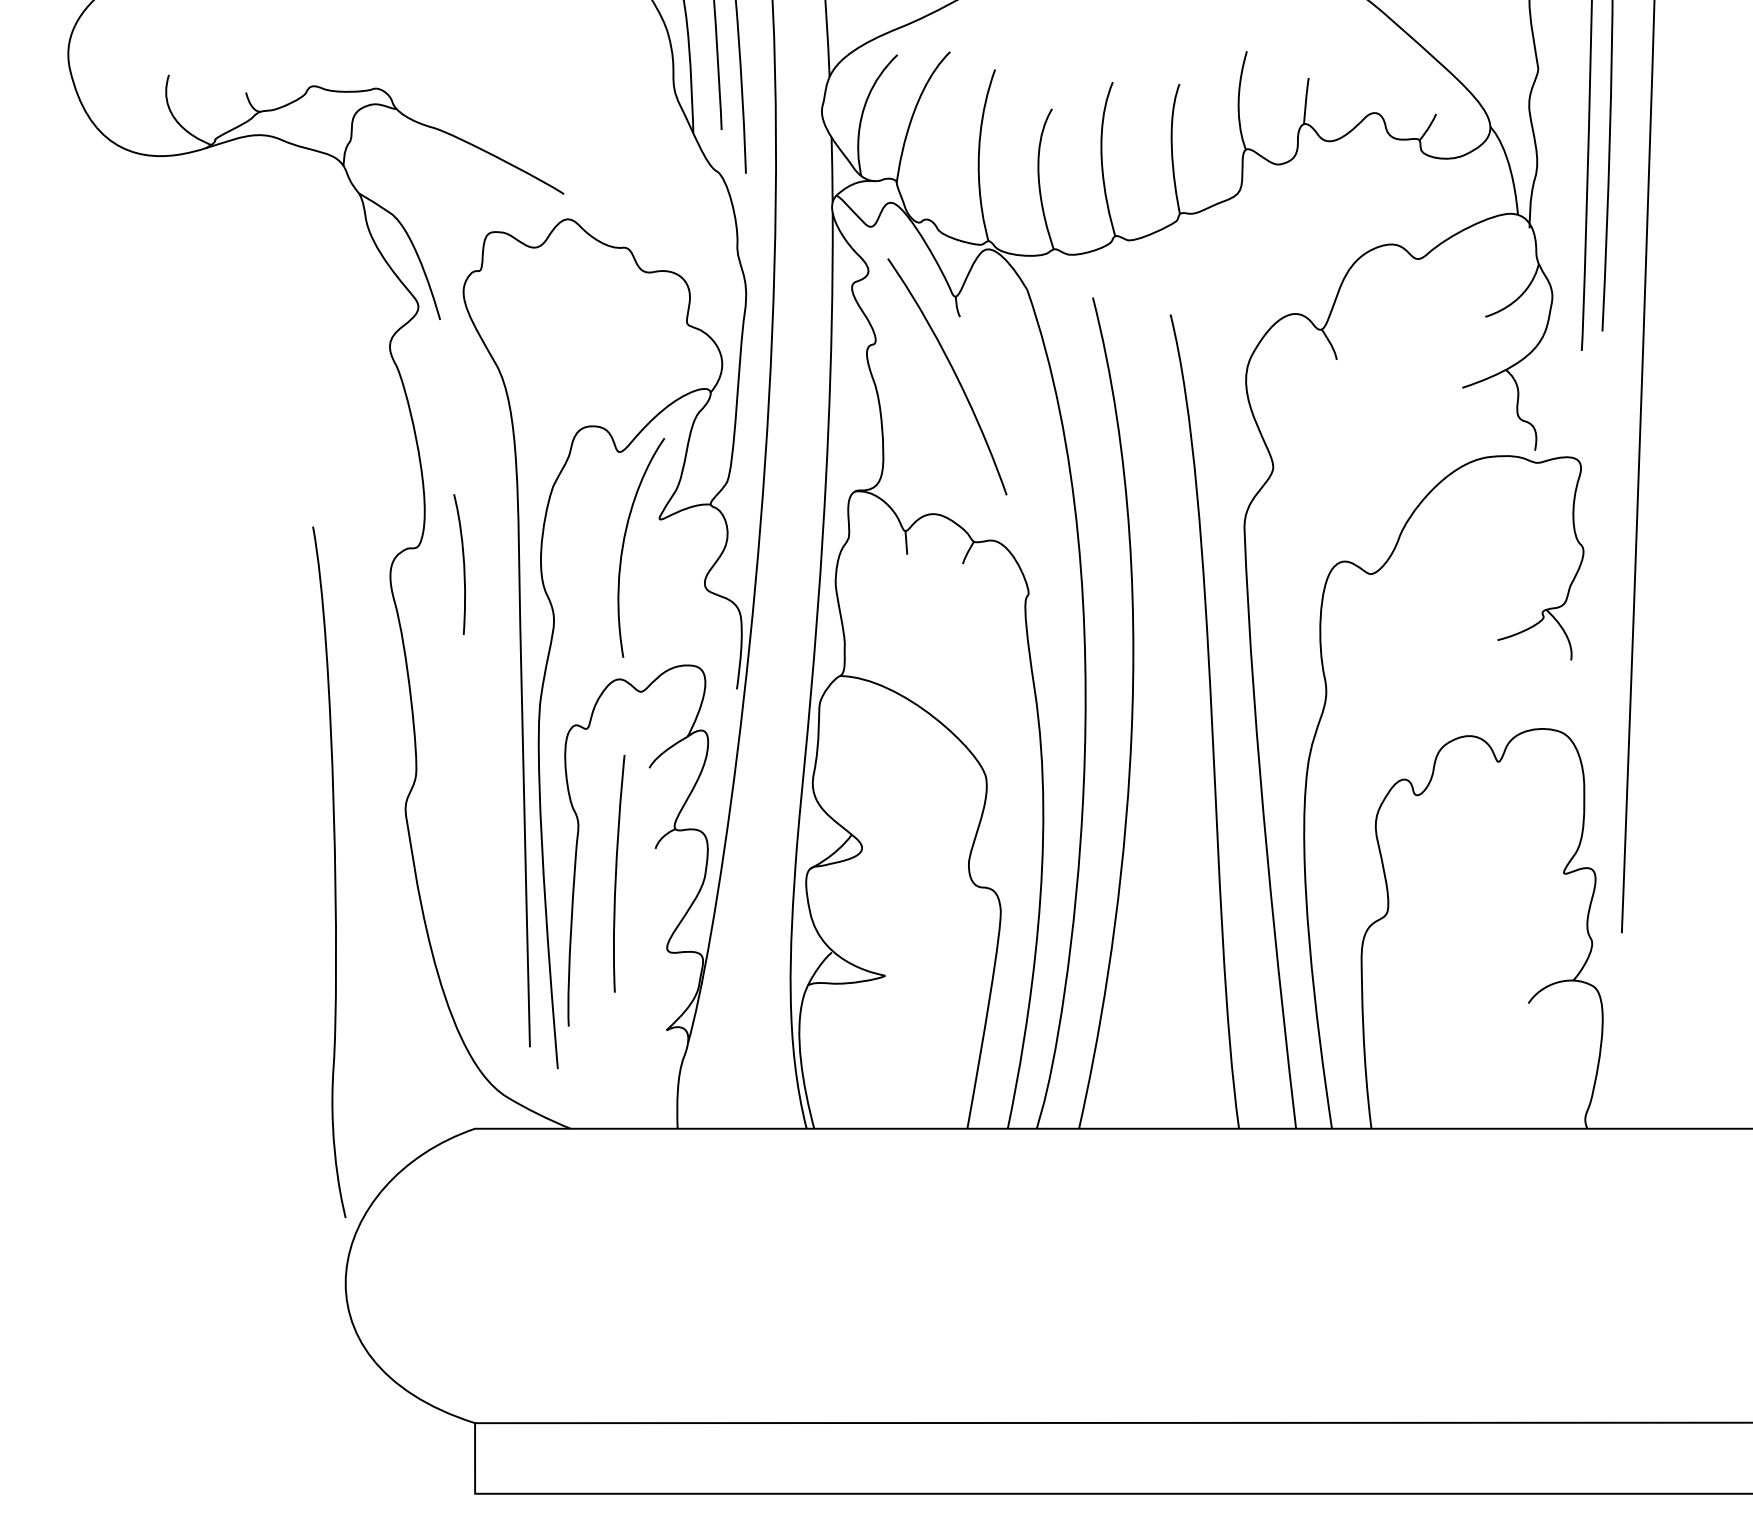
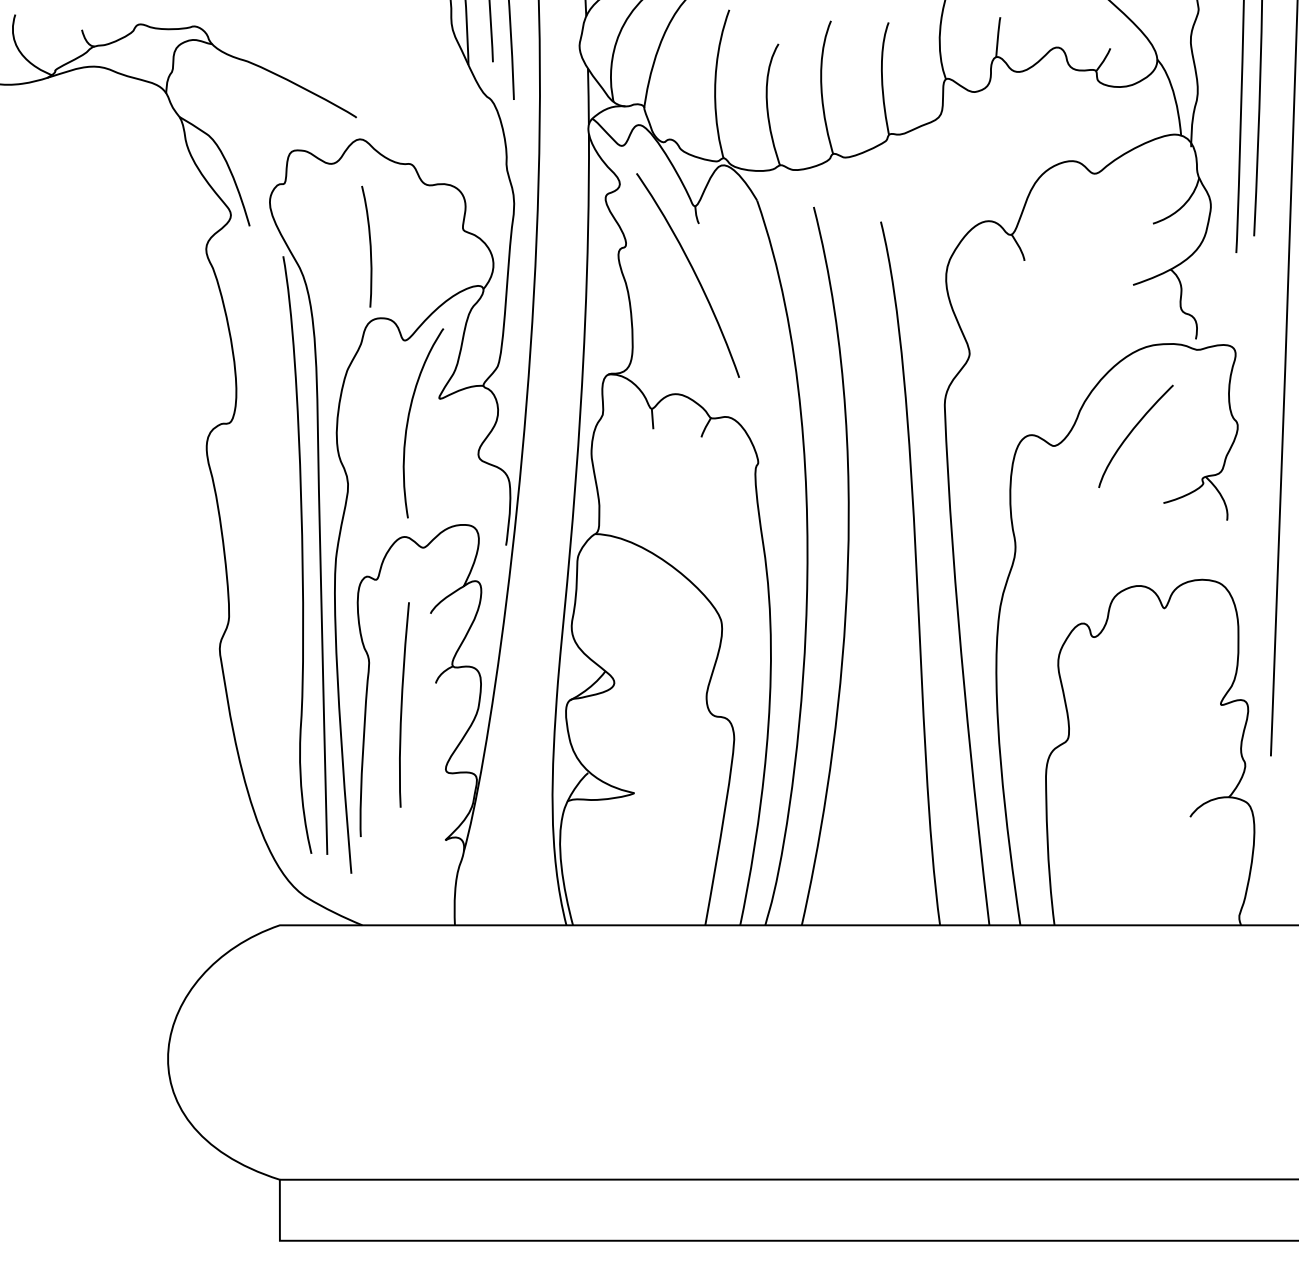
curve: (1459, 560) -> (1130, 434), added
curve: (463, 564) -> (370, 246), moved
curve: (334, 872) -> (301, 555), moved

